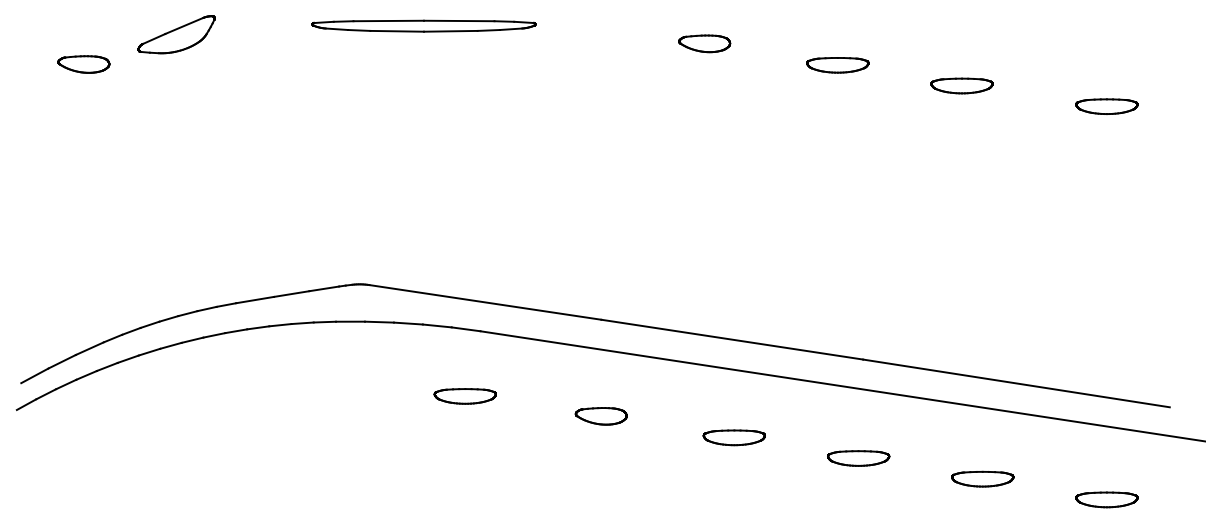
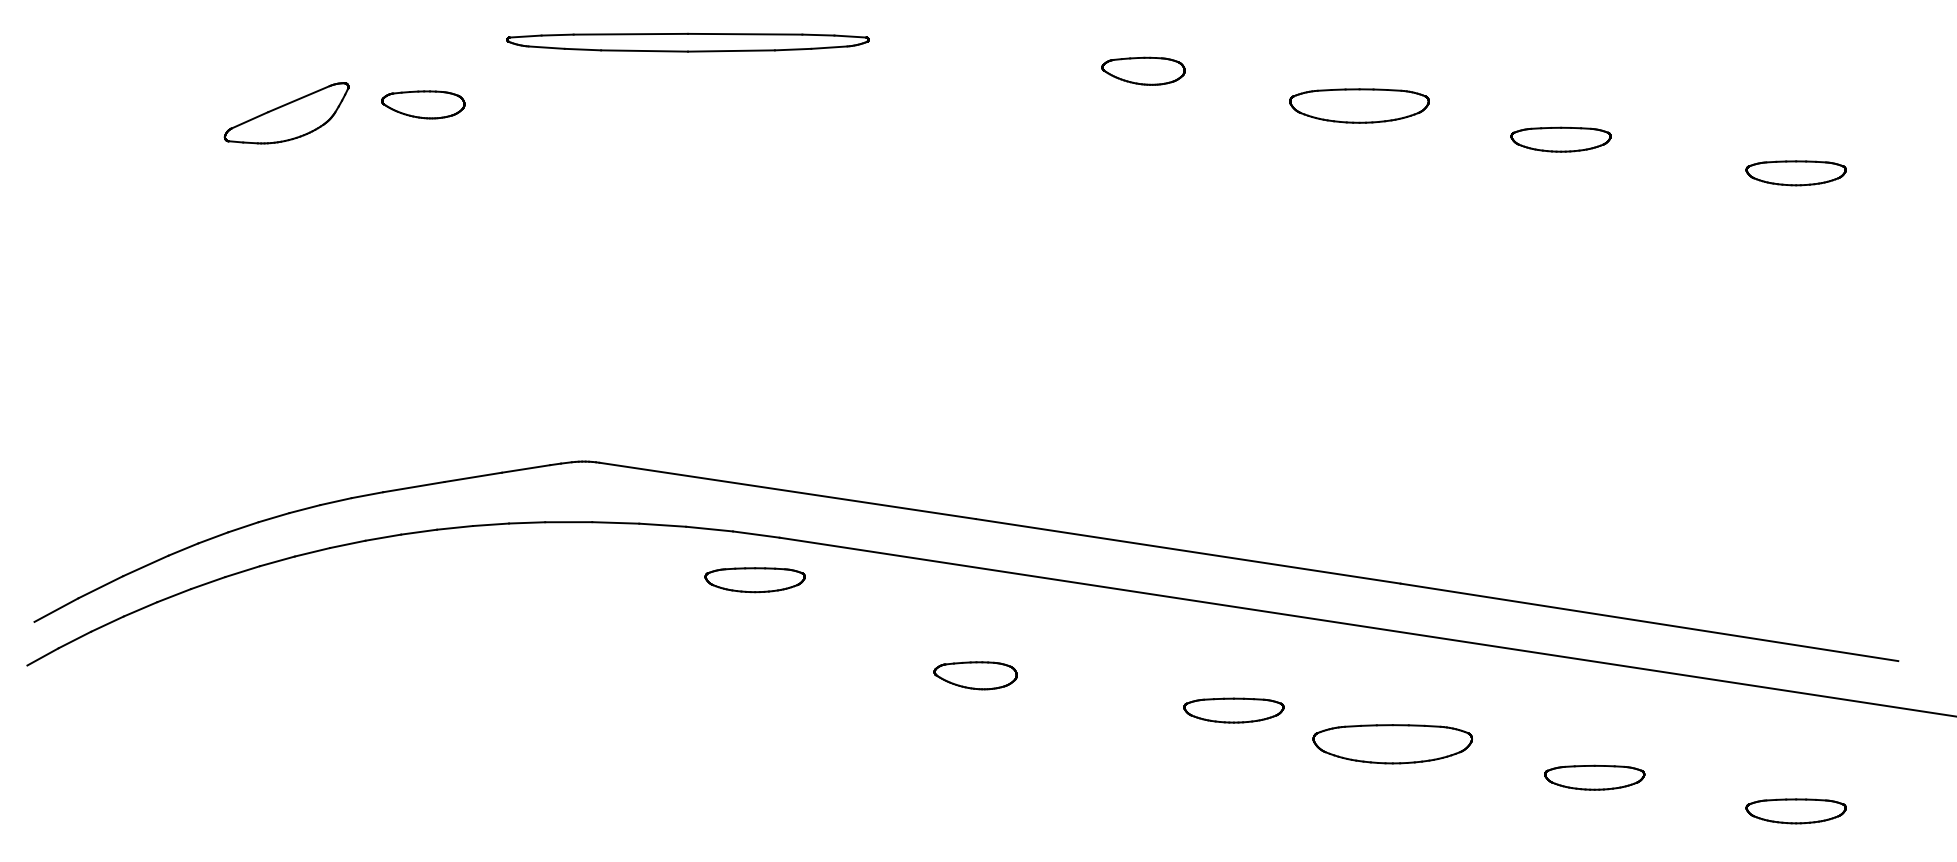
part: (176, 34) -> (286, 112), moved
part: (83, 64) -> (422, 104), moved
part: (837, 65) -> (1359, 106), size x1.4
part: (464, 396) -> (753, 580), moved
part: (733, 437) -> (1232, 710), moved
part: (858, 458) -> (1393, 744), size x1.6

